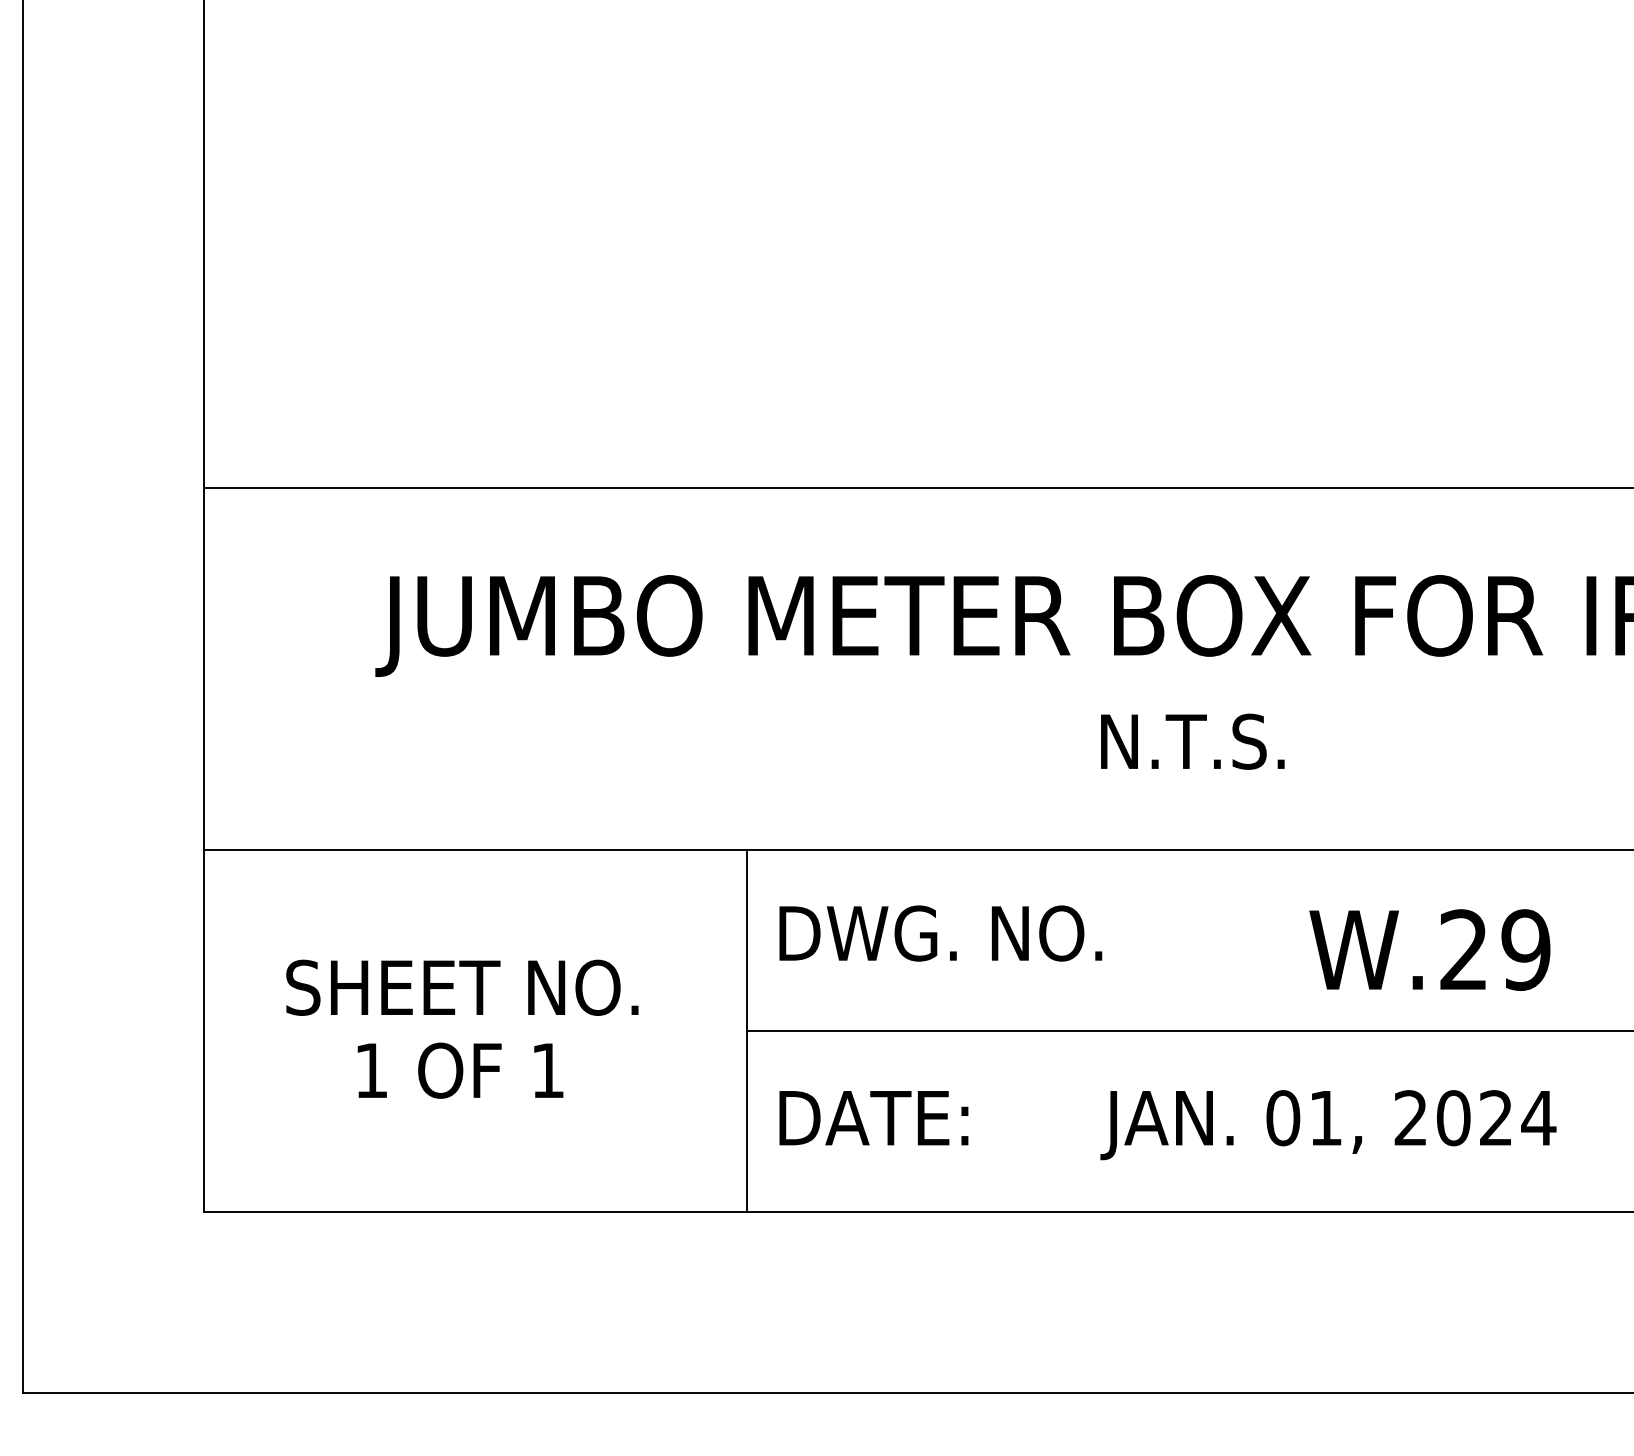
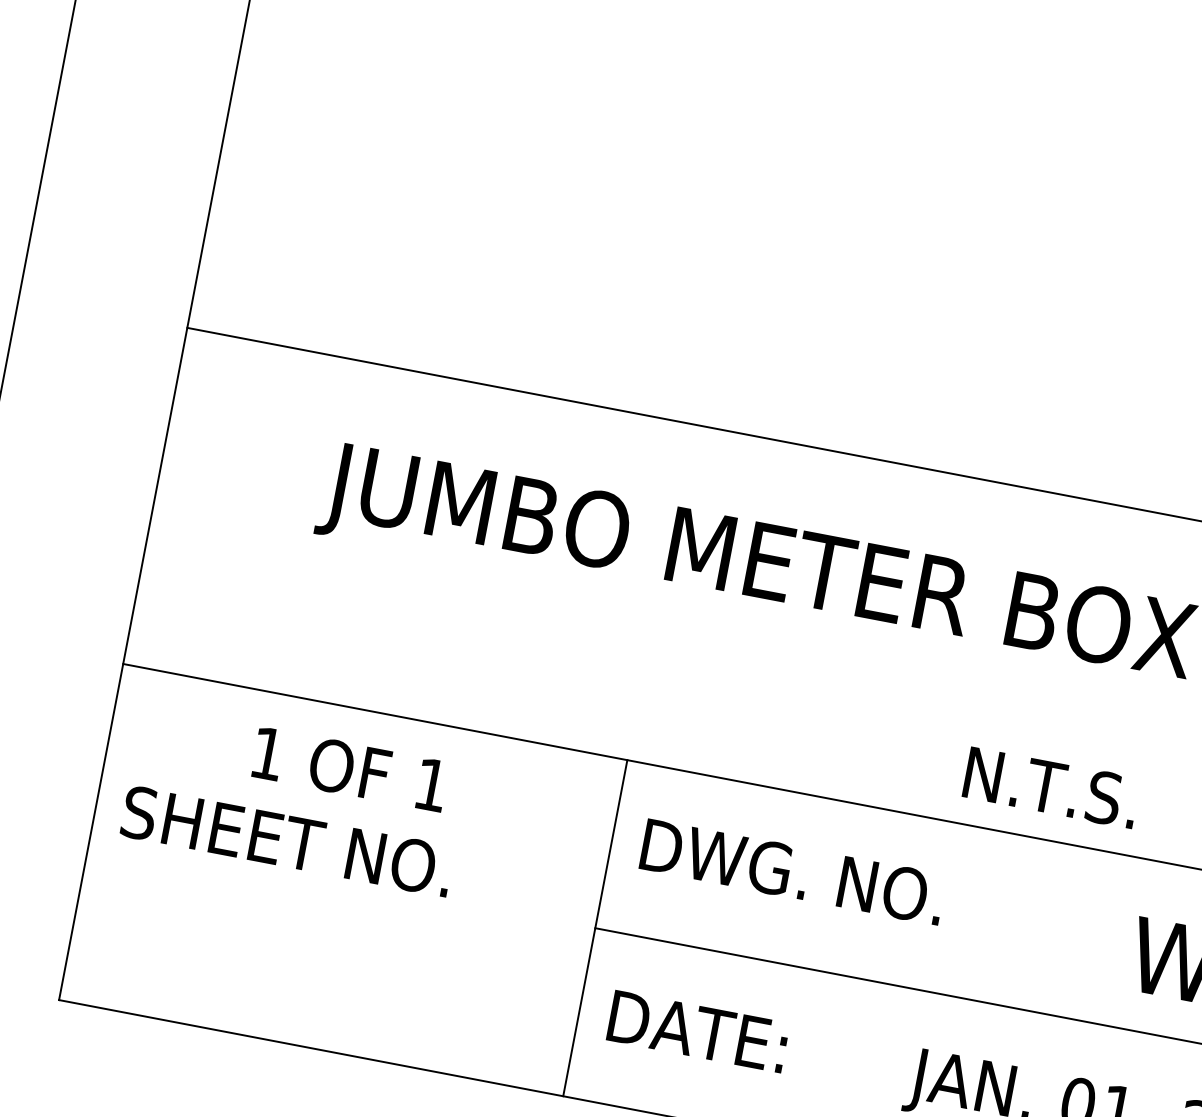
text: (1192, 741) -> (1051, 787), moved
text: (462, 987) -> (287, 841), moved
text: (460, 1070) -> (350, 769), moved

